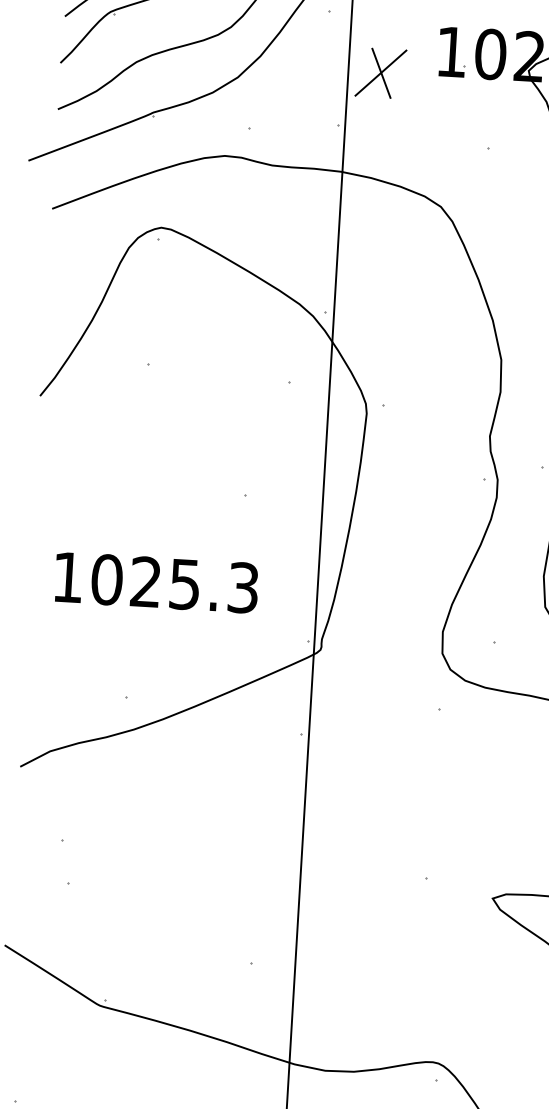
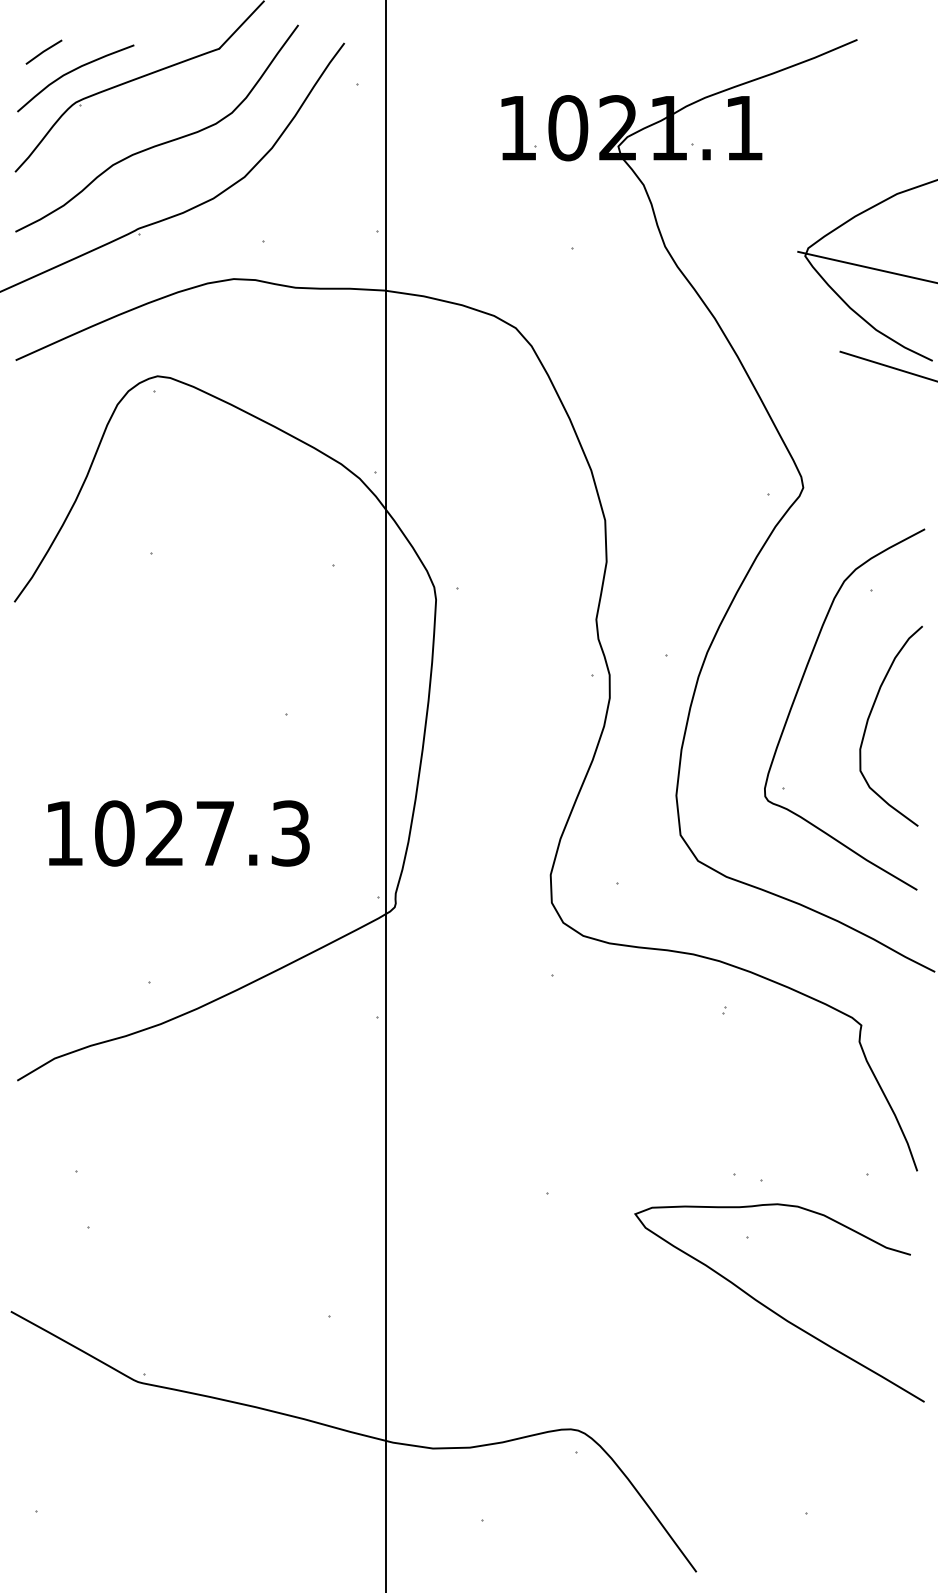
part: (381, 73) -> (428, 160), removed
text: (184, 584) -> (214, 833), 1025.3 -> 1027.3

